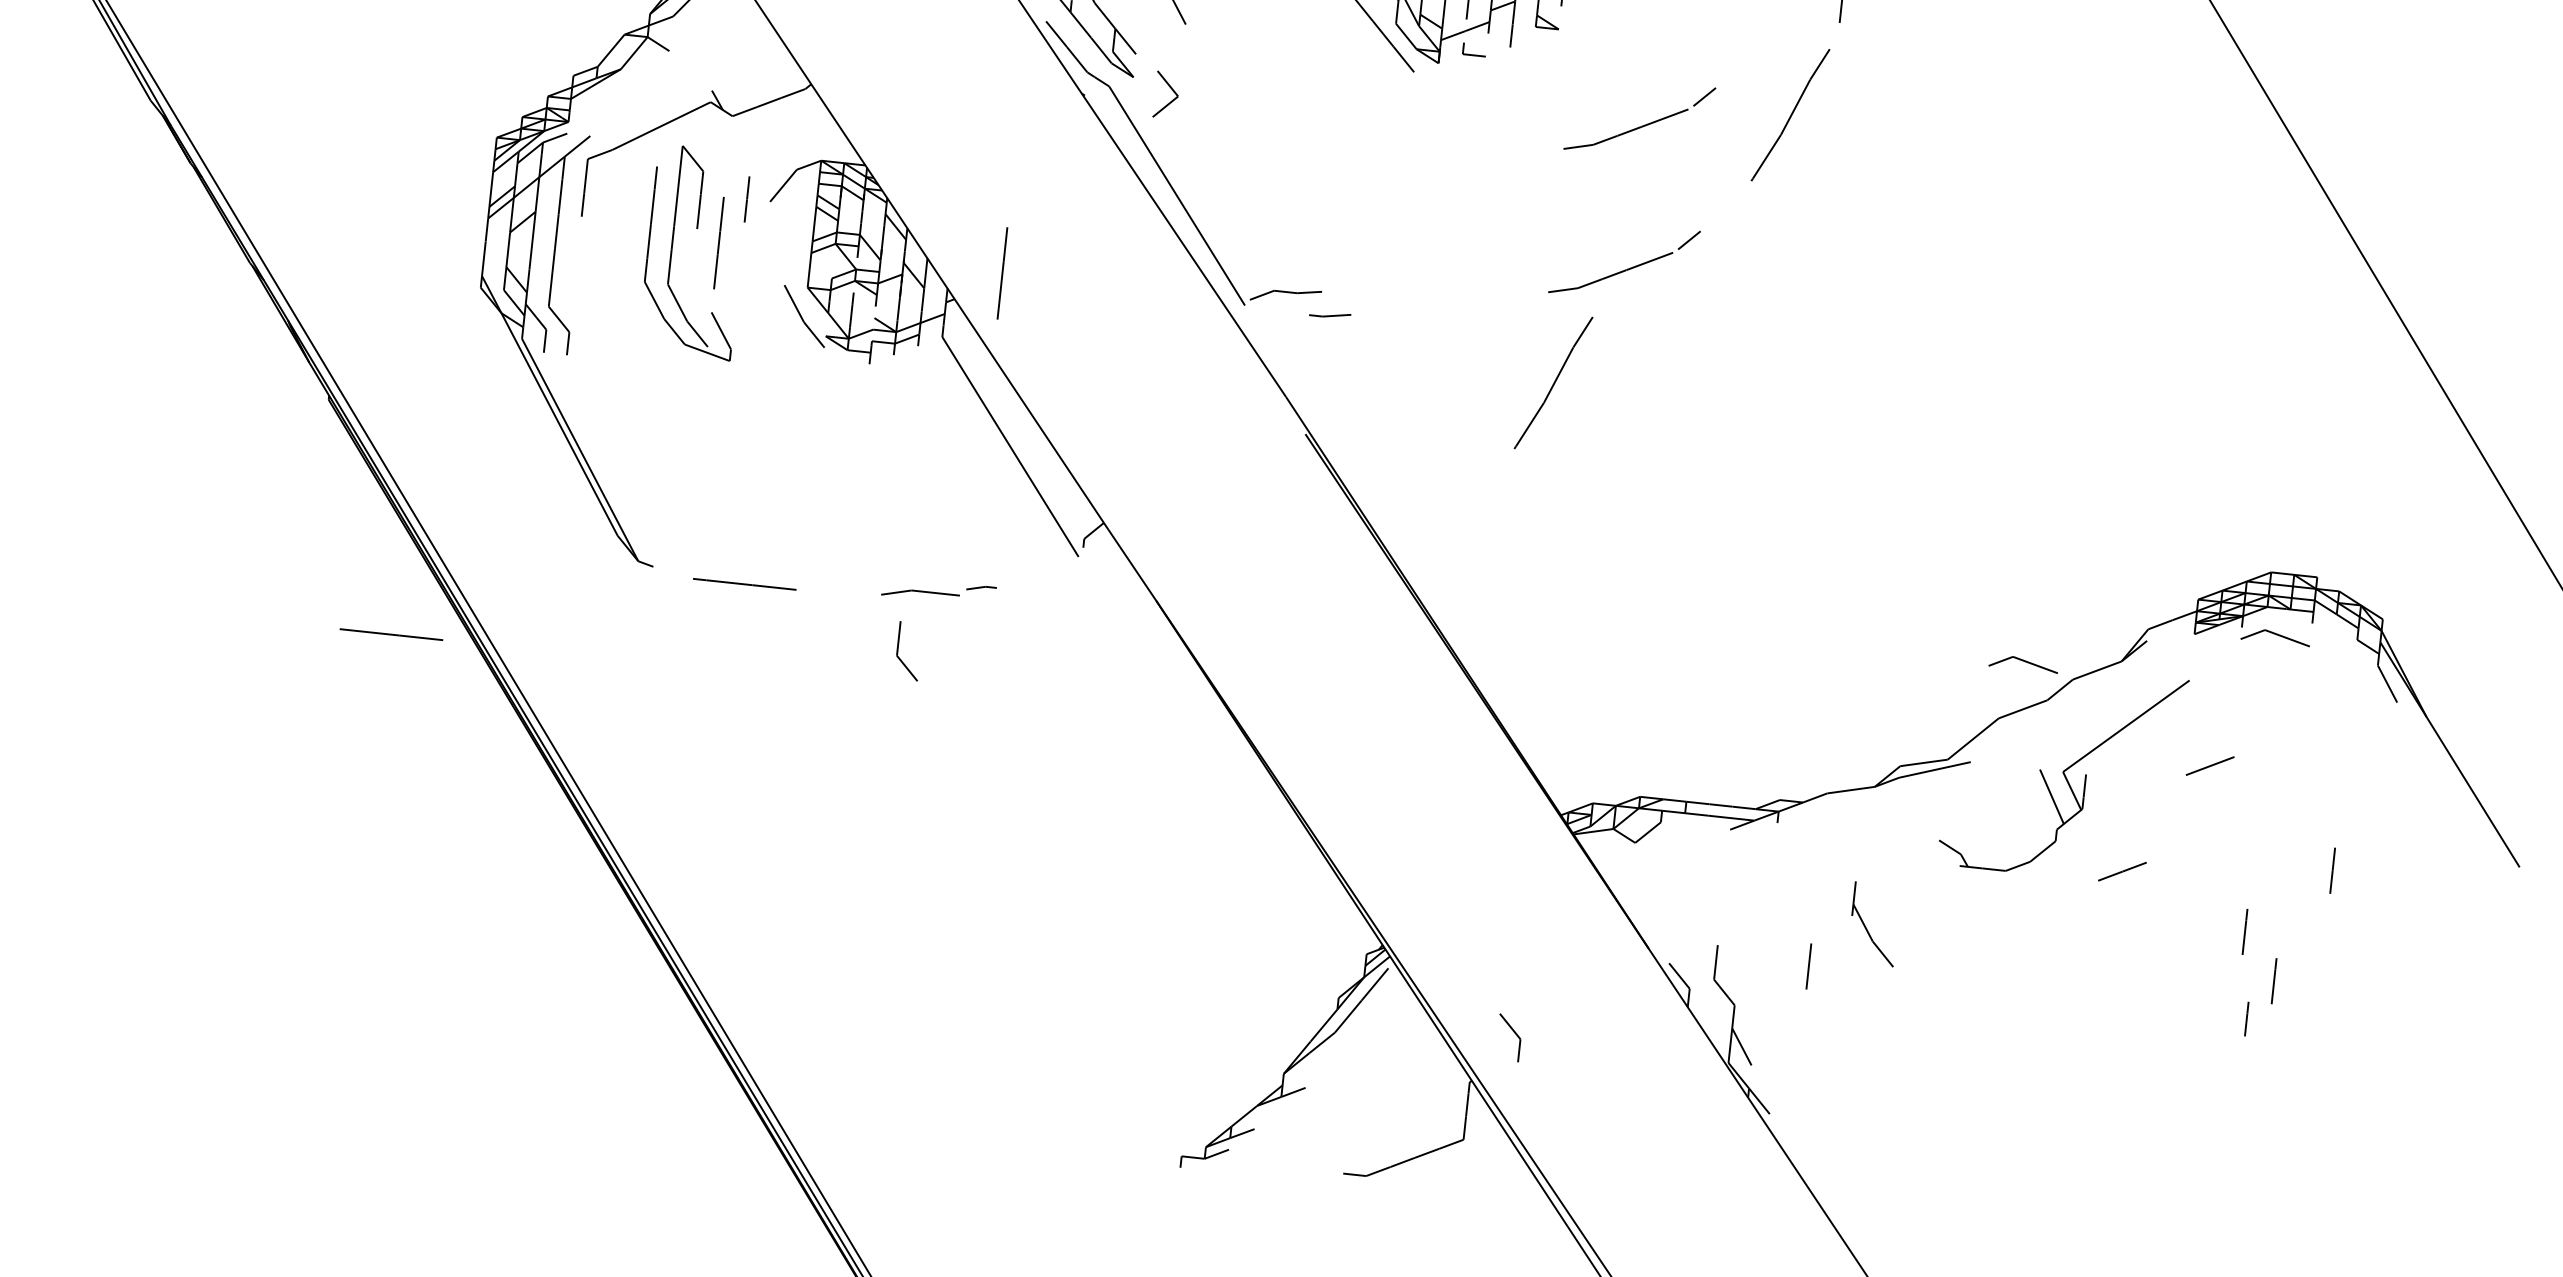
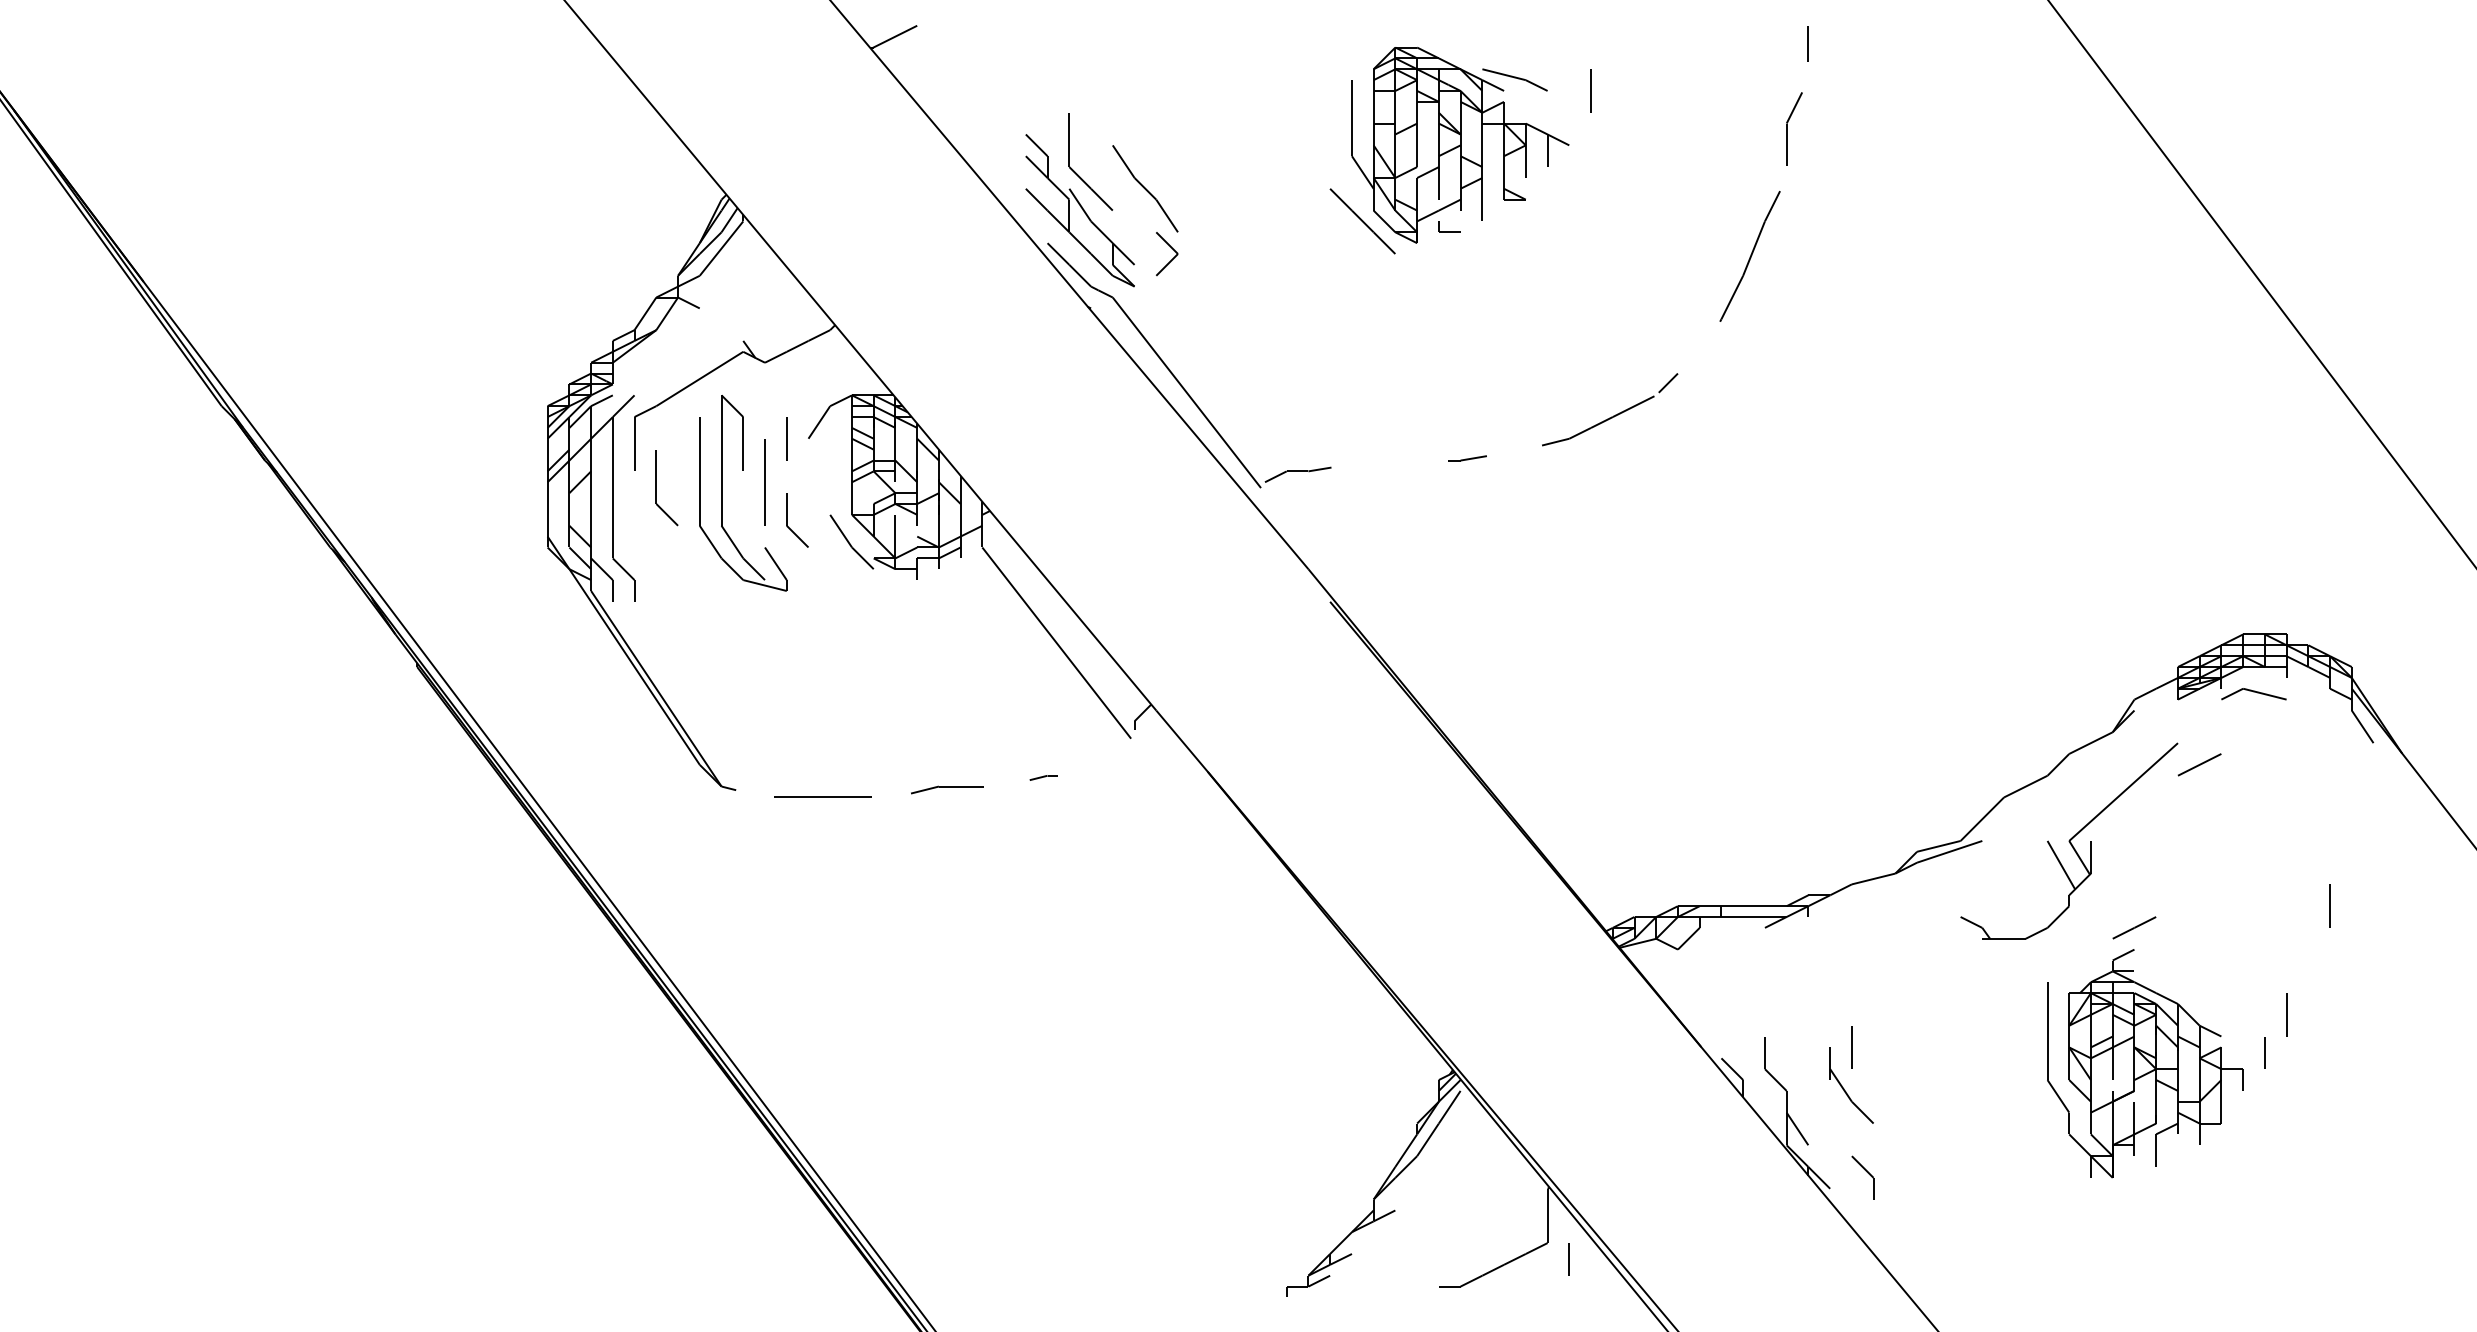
part: (1171, 100) -> (1172, 258), moved
part: (1642, 125) -> (1613, 280), removed
part: (603, 237) -> (656, 488), added
line: (1001, 273) -> (1031, 482), removed
line: (1330, 315) -> (1467, 458), moved
part: (1552, 382) -> (1555, 529), removed
part: (920, 594) -> (947, 789), moved
line: (391, 633) -> (498, 878), removed
part: (898, 650) -> (787, 520), moved
part: (2023, 664) -> (2021, 744), removed
line: (2210, 765) -> (2199, 764), moved
part: (1866, 926) -> (1844, 1088), moved
line: (2244, 931) -> (2254, 971), removed
part: (2118, 1016) -> (2145, 1063), added
part: (1513, 1032) -> (1866, 1172), moved
line: (1483, 1159) -> (1568, 1259), added

